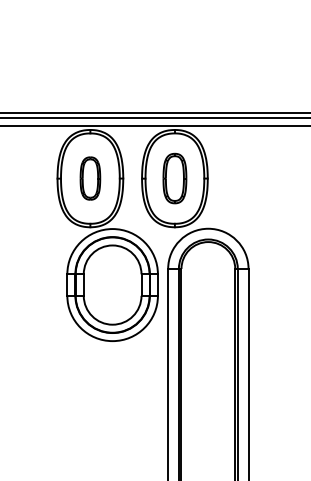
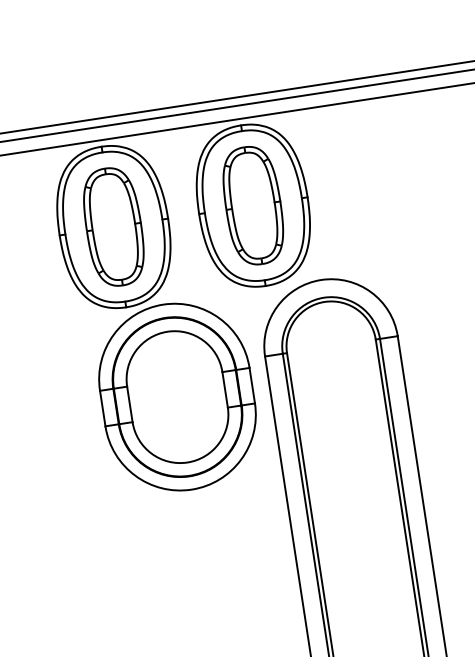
part: (90, 178) -> (114, 226), size x1.67
part: (174, 178) -> (252, 205), size x1.43

